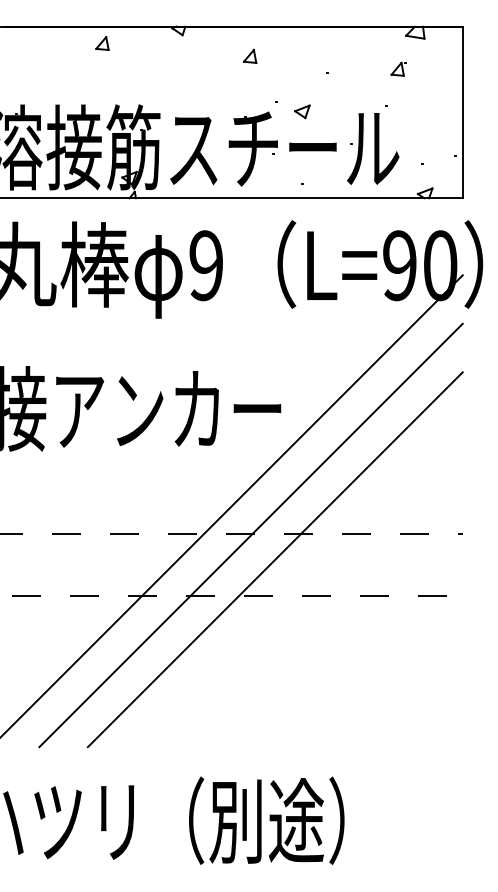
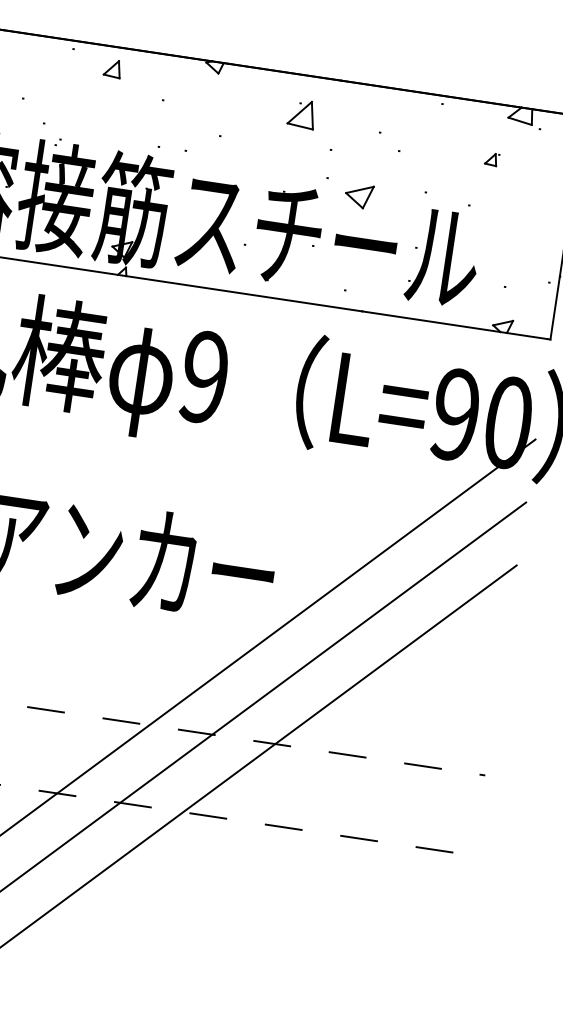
part: (249, 56) -> (301, 114), size x1.6
part: (398, 68) -> (492, 158), size x0.7
part: (302, 111) -> (359, 195), size x1.4

